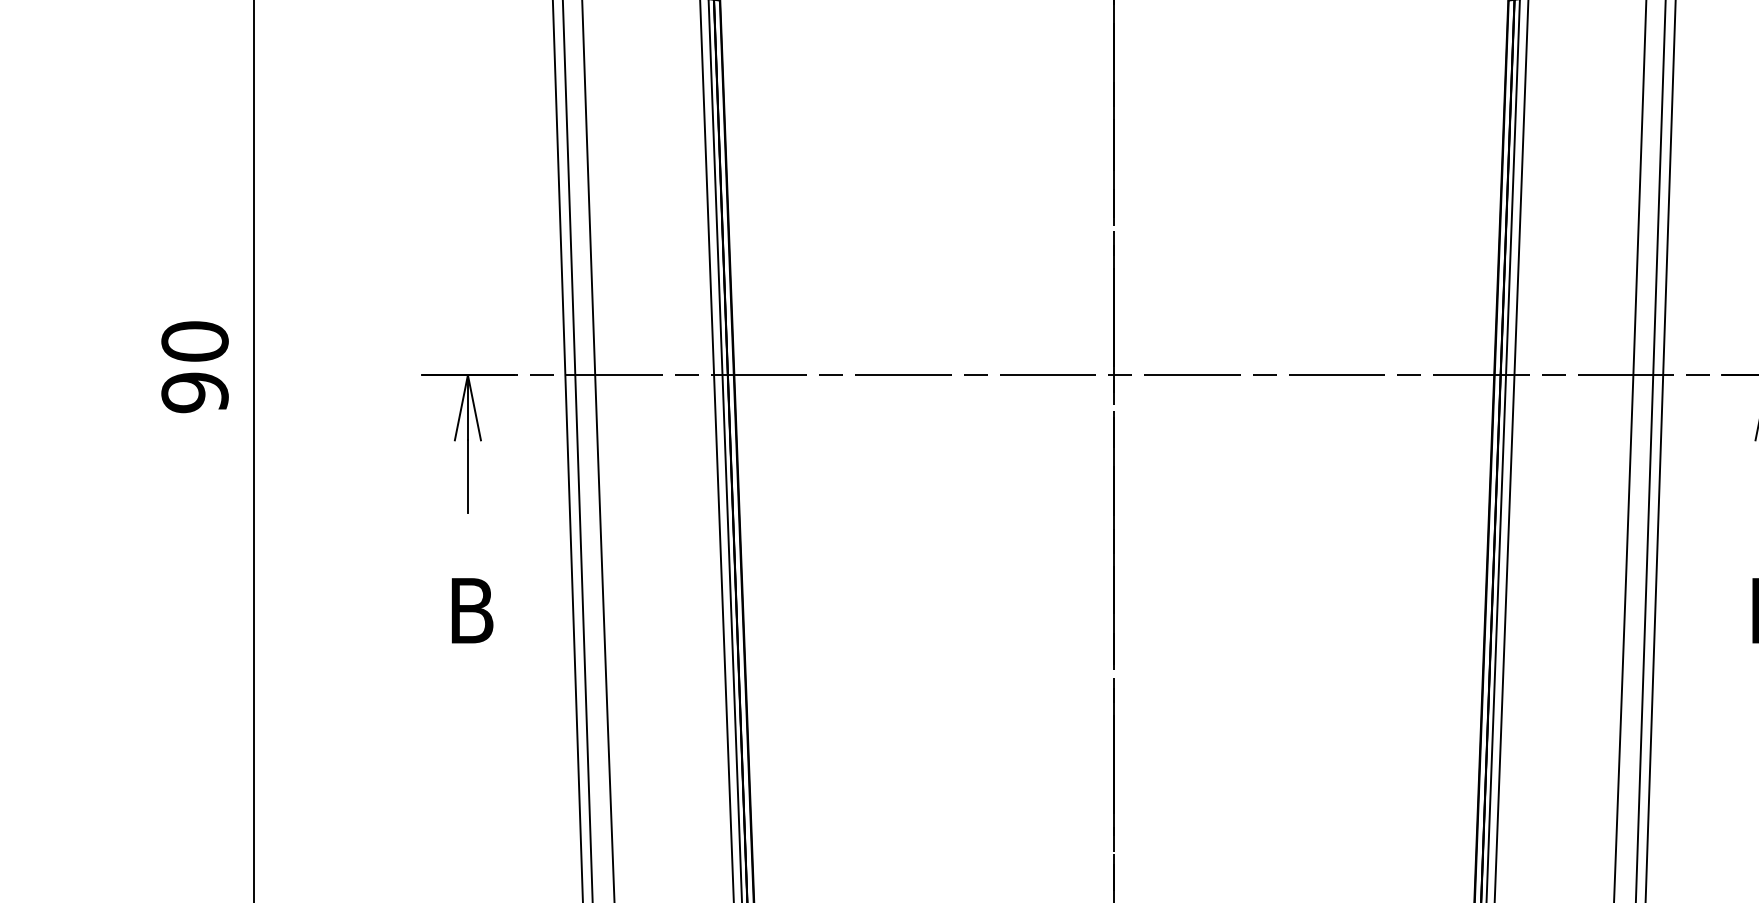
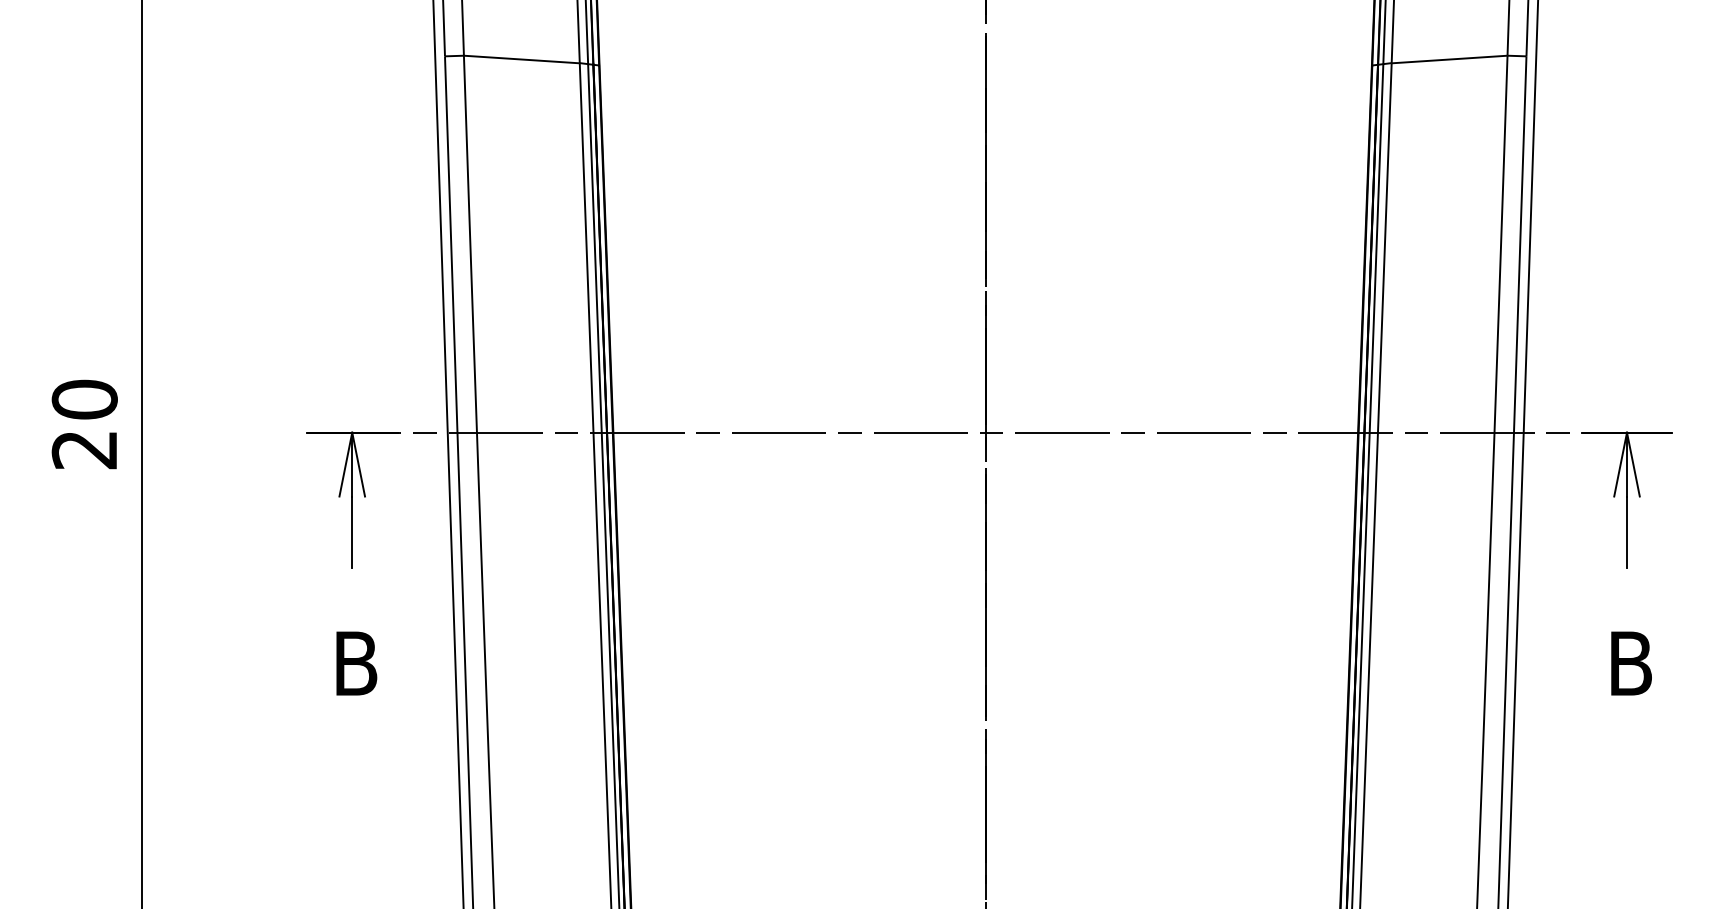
text: (194, 392) -> (84, 449), 90 -> 20

